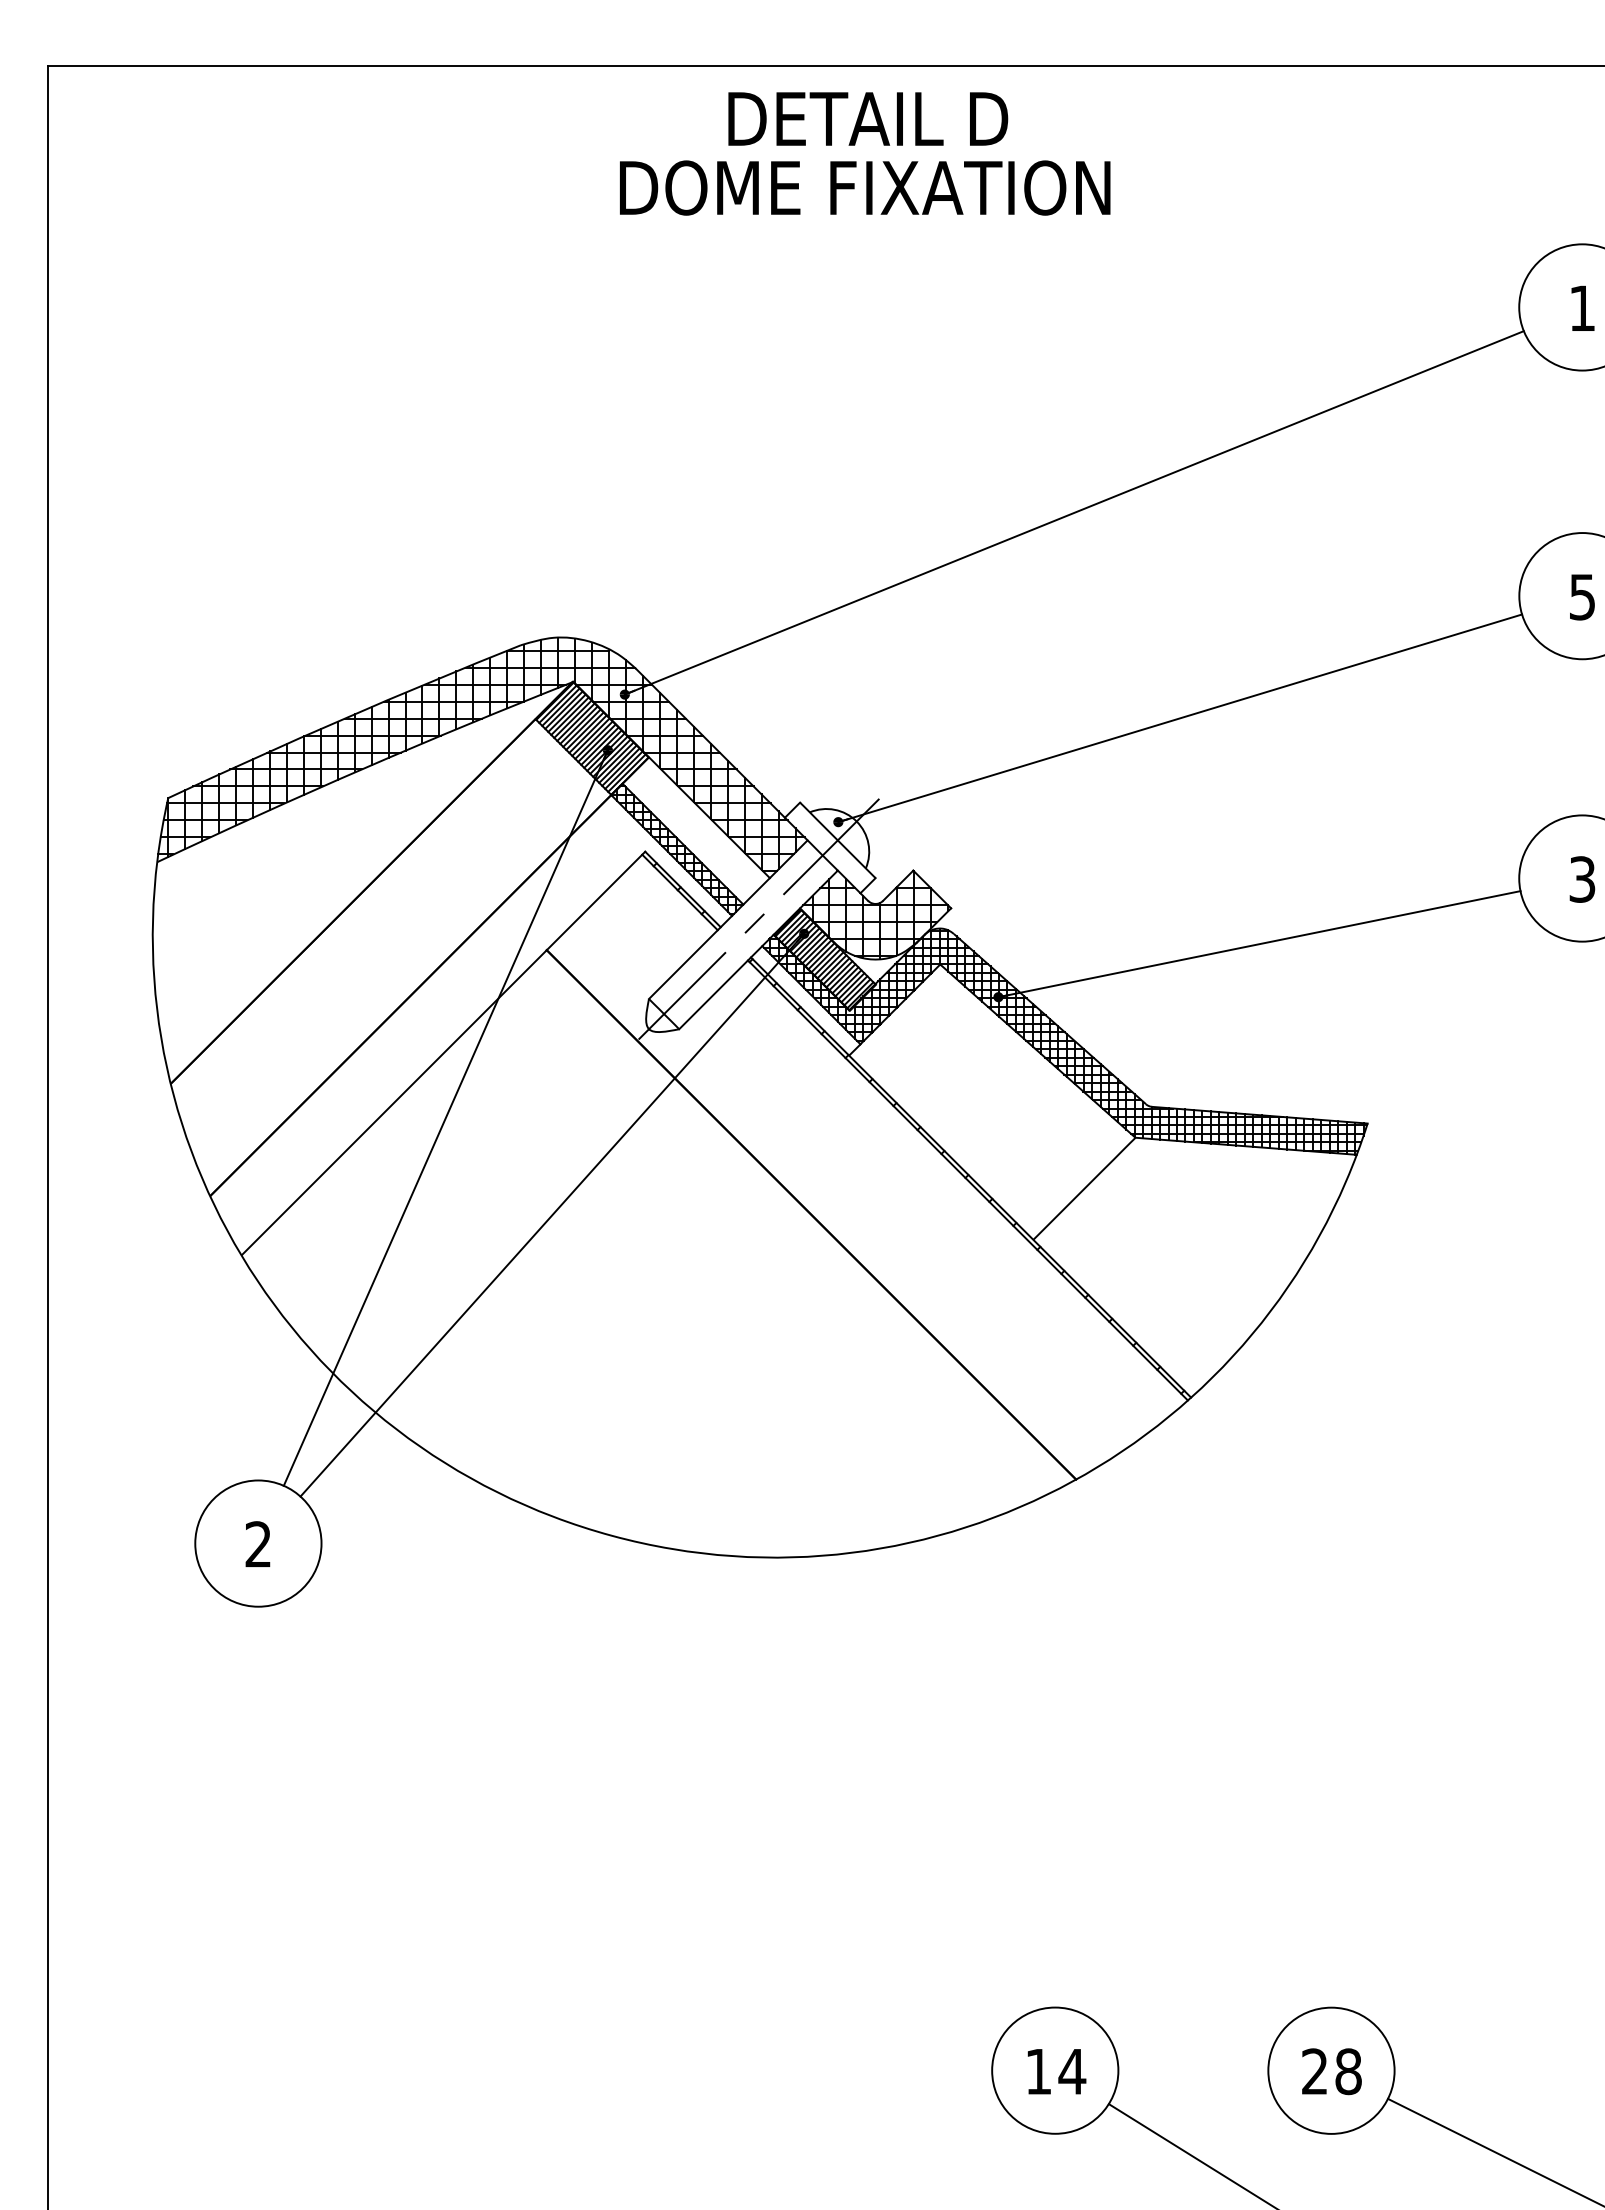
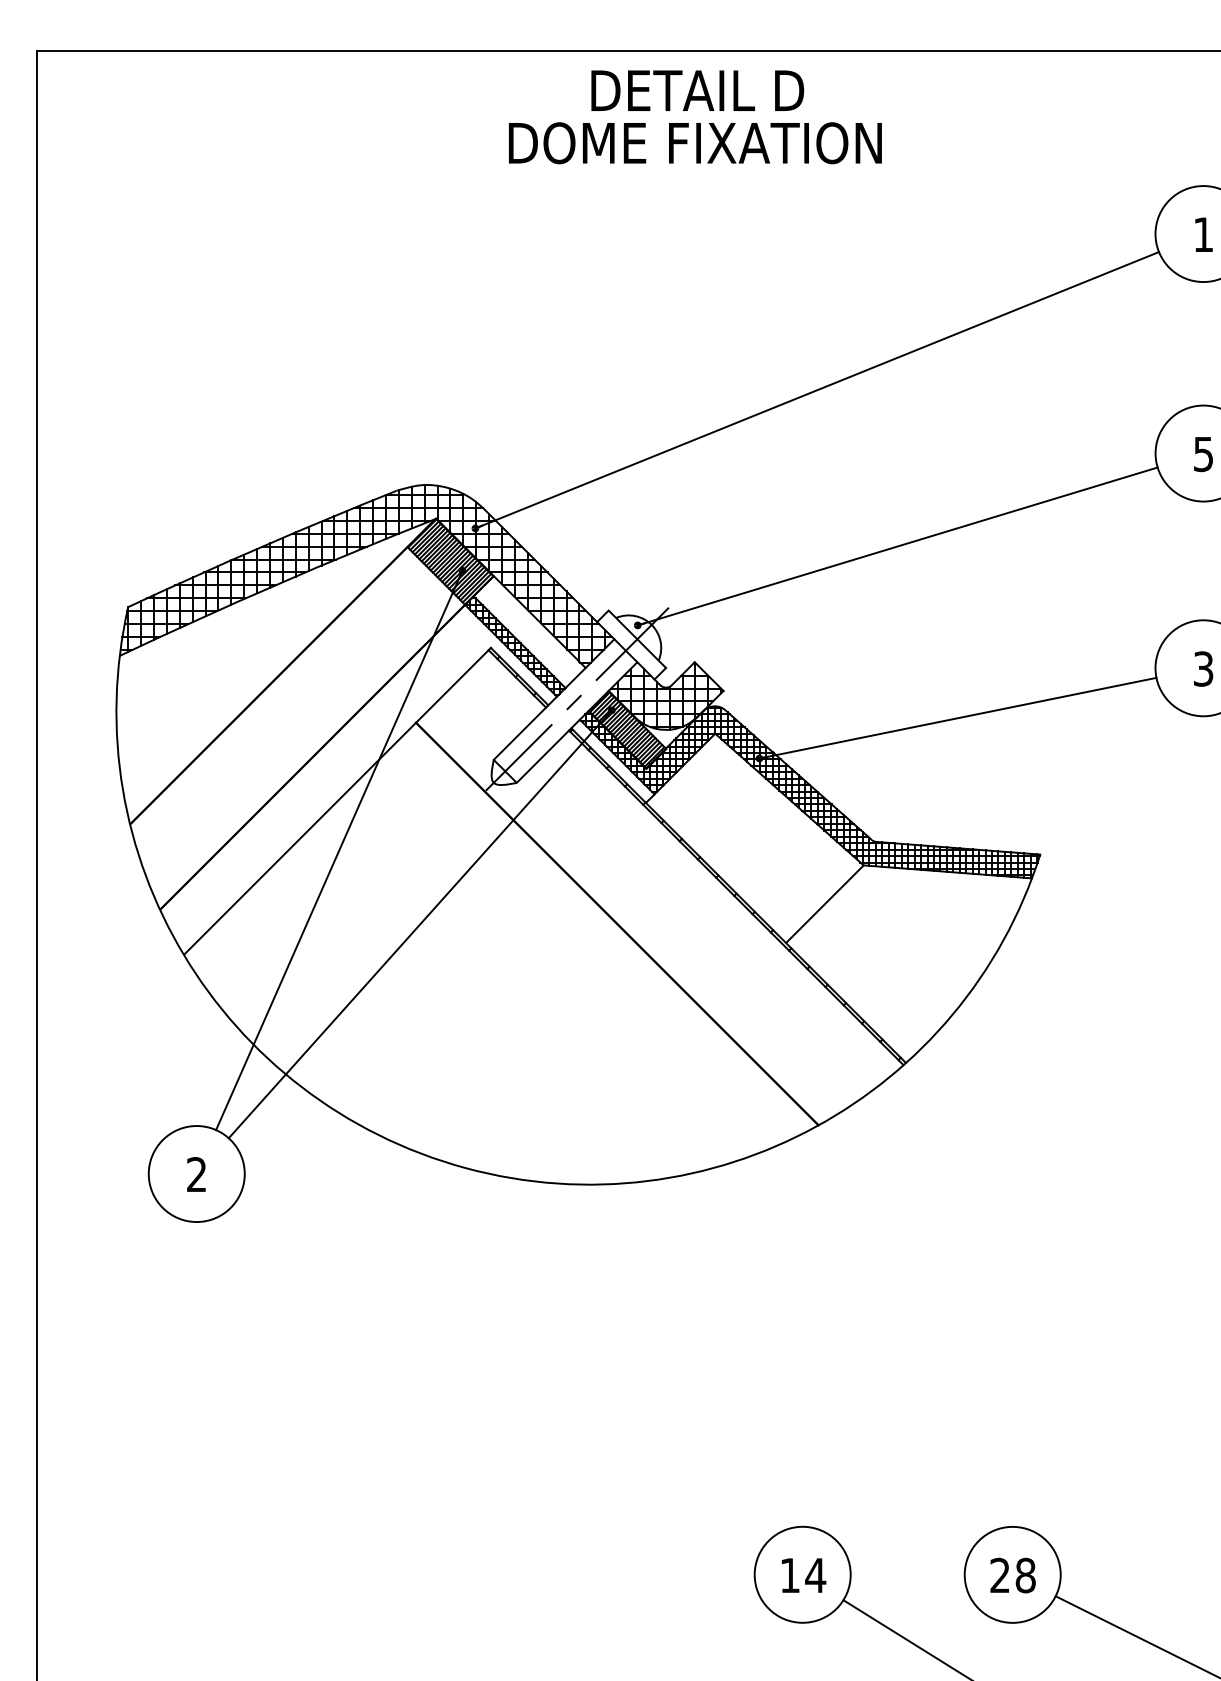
text: (865, 153) -> (695, 116), moved

